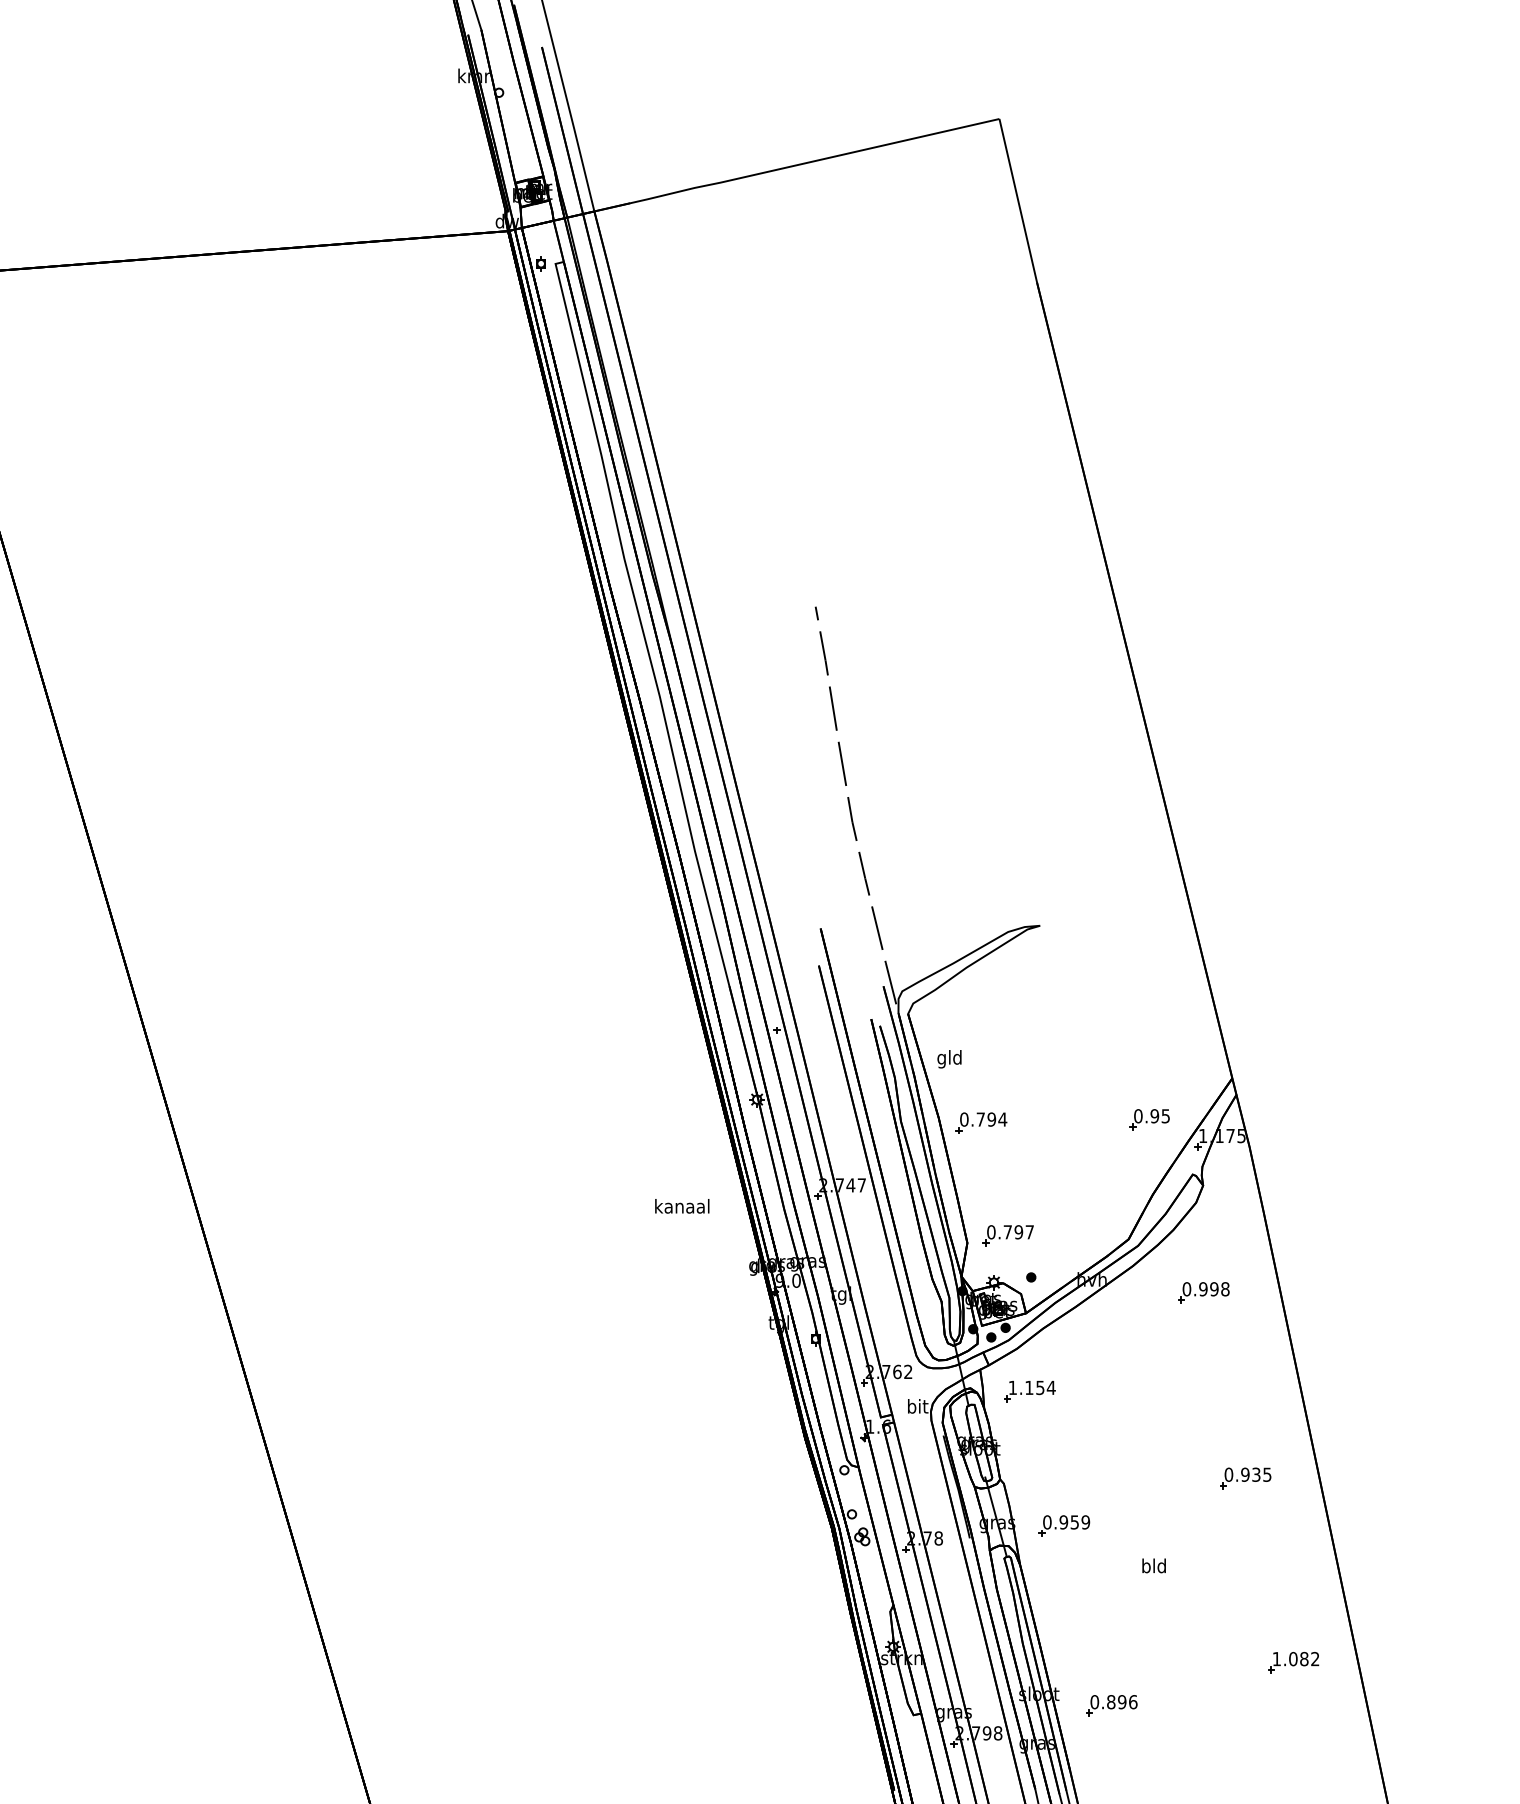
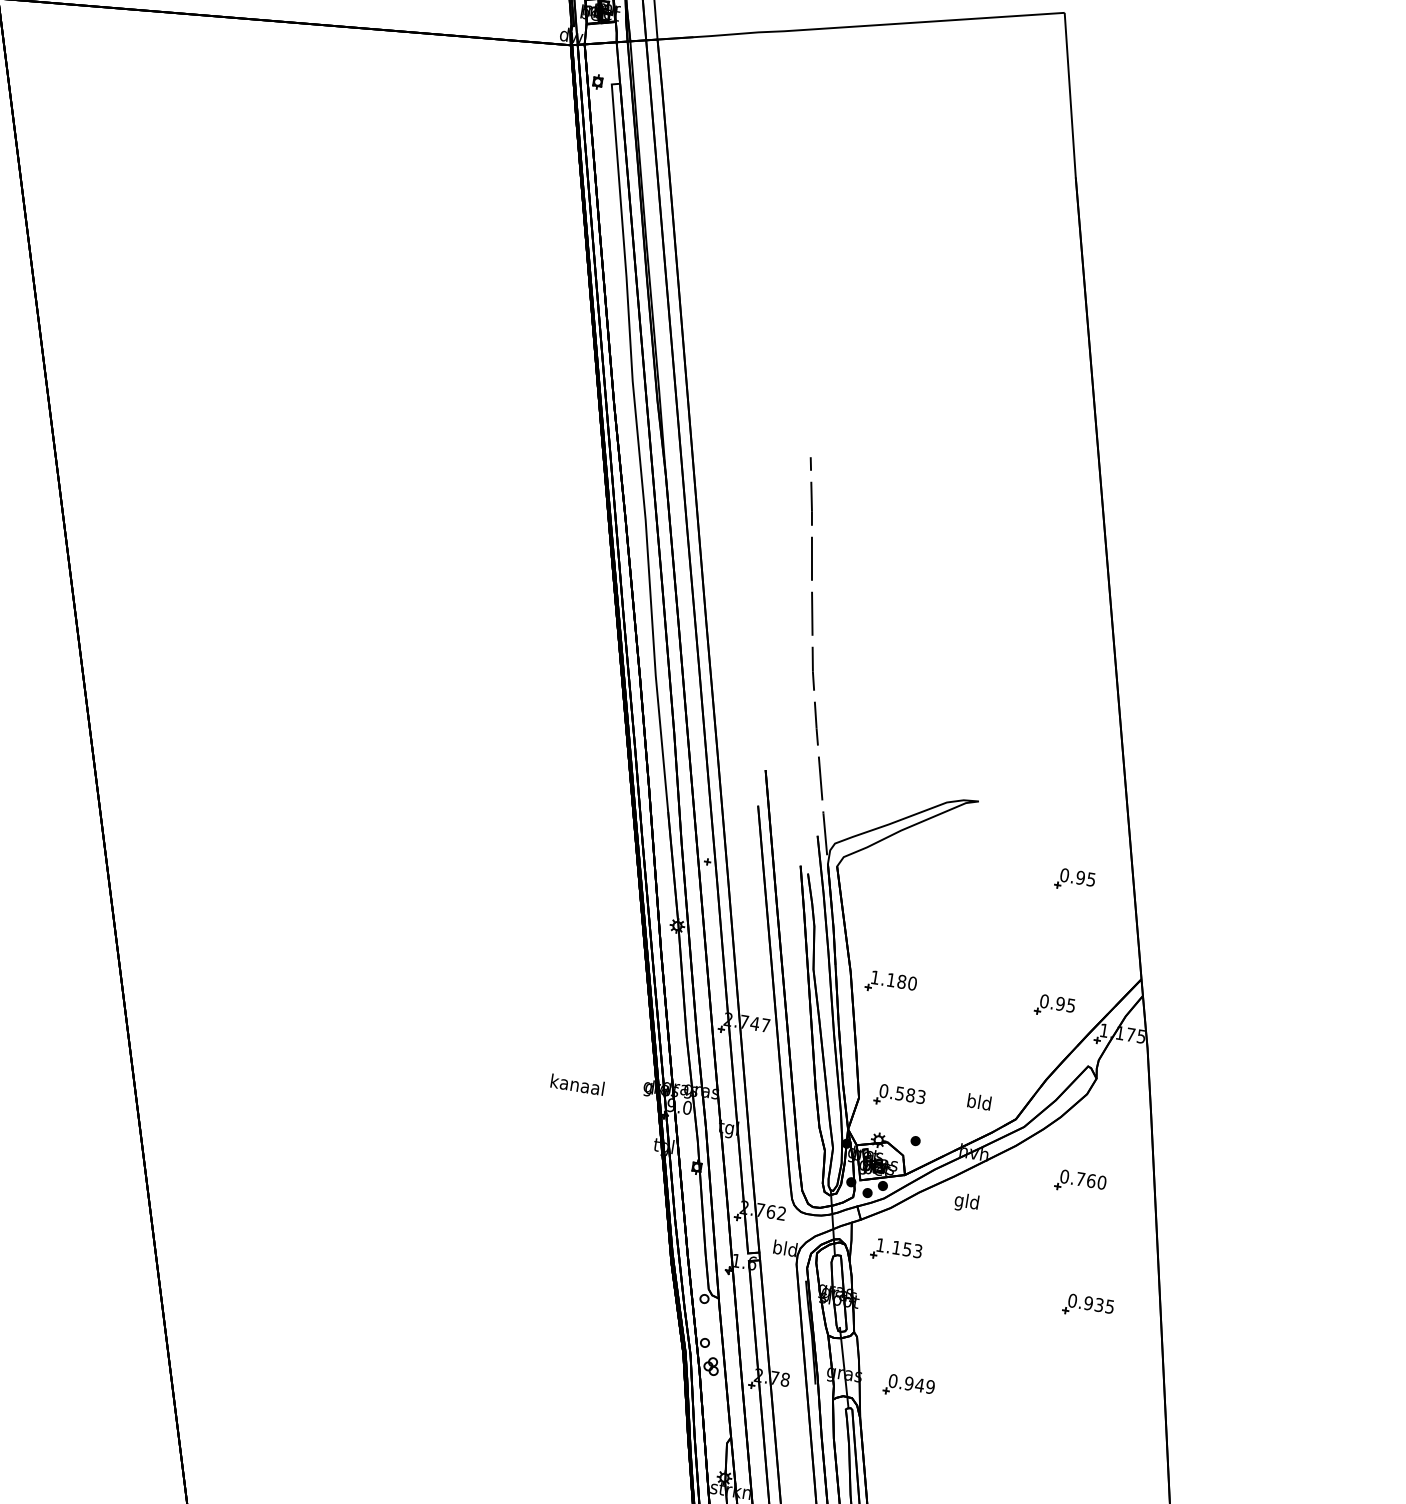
part: (1149, 989) -> (1074, 880), added
text: (949, 1059) -> (966, 1202), moved
text: (983, 1119) -> (893, 980), 0.794 -> 1.180
text: (682, 1206) -> (577, 1085), moved
text: (1018, 1232) -> (910, 1095), 0.797 -> 0.583
text: (1214, 1289) -> (1091, 1181), 0.998 -> 0.760
text: (1050, 1387) -> (917, 1250), 1.154 -> 1.153
text: (917, 1406) -> (785, 1248), bit -> bld
part: (1245, 1478) -> (1088, 1306), moved
text: (1074, 1522) -> (919, 1385), 0.959 -> 0.949
text: (1153, 1565) -> (978, 1101), moved

